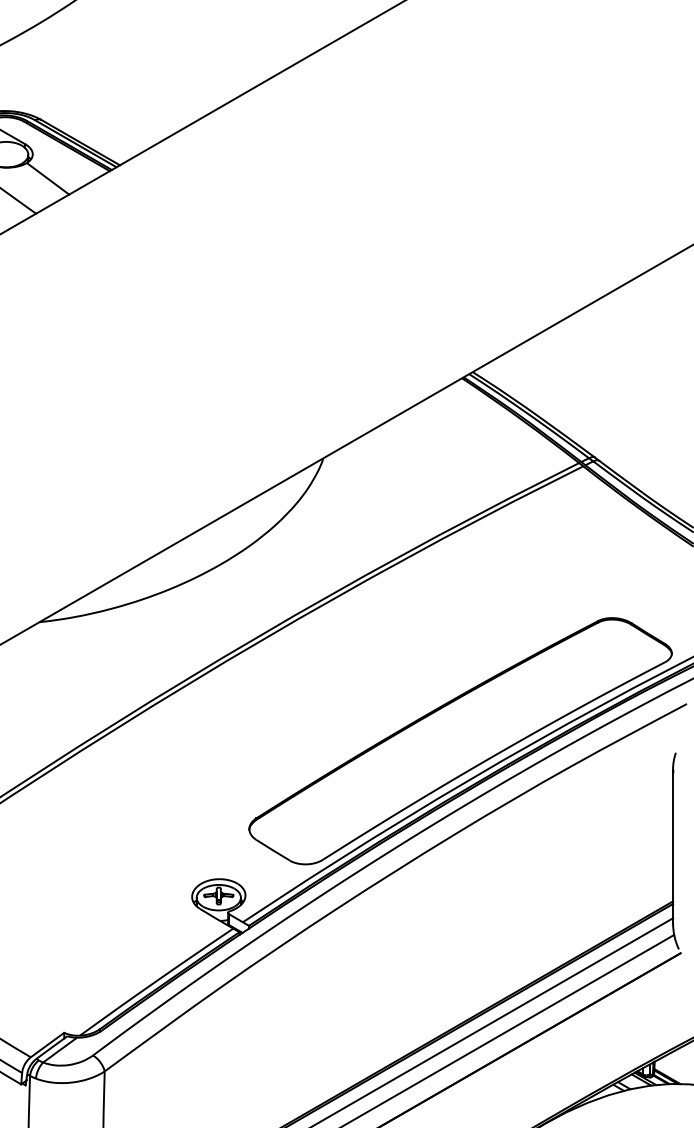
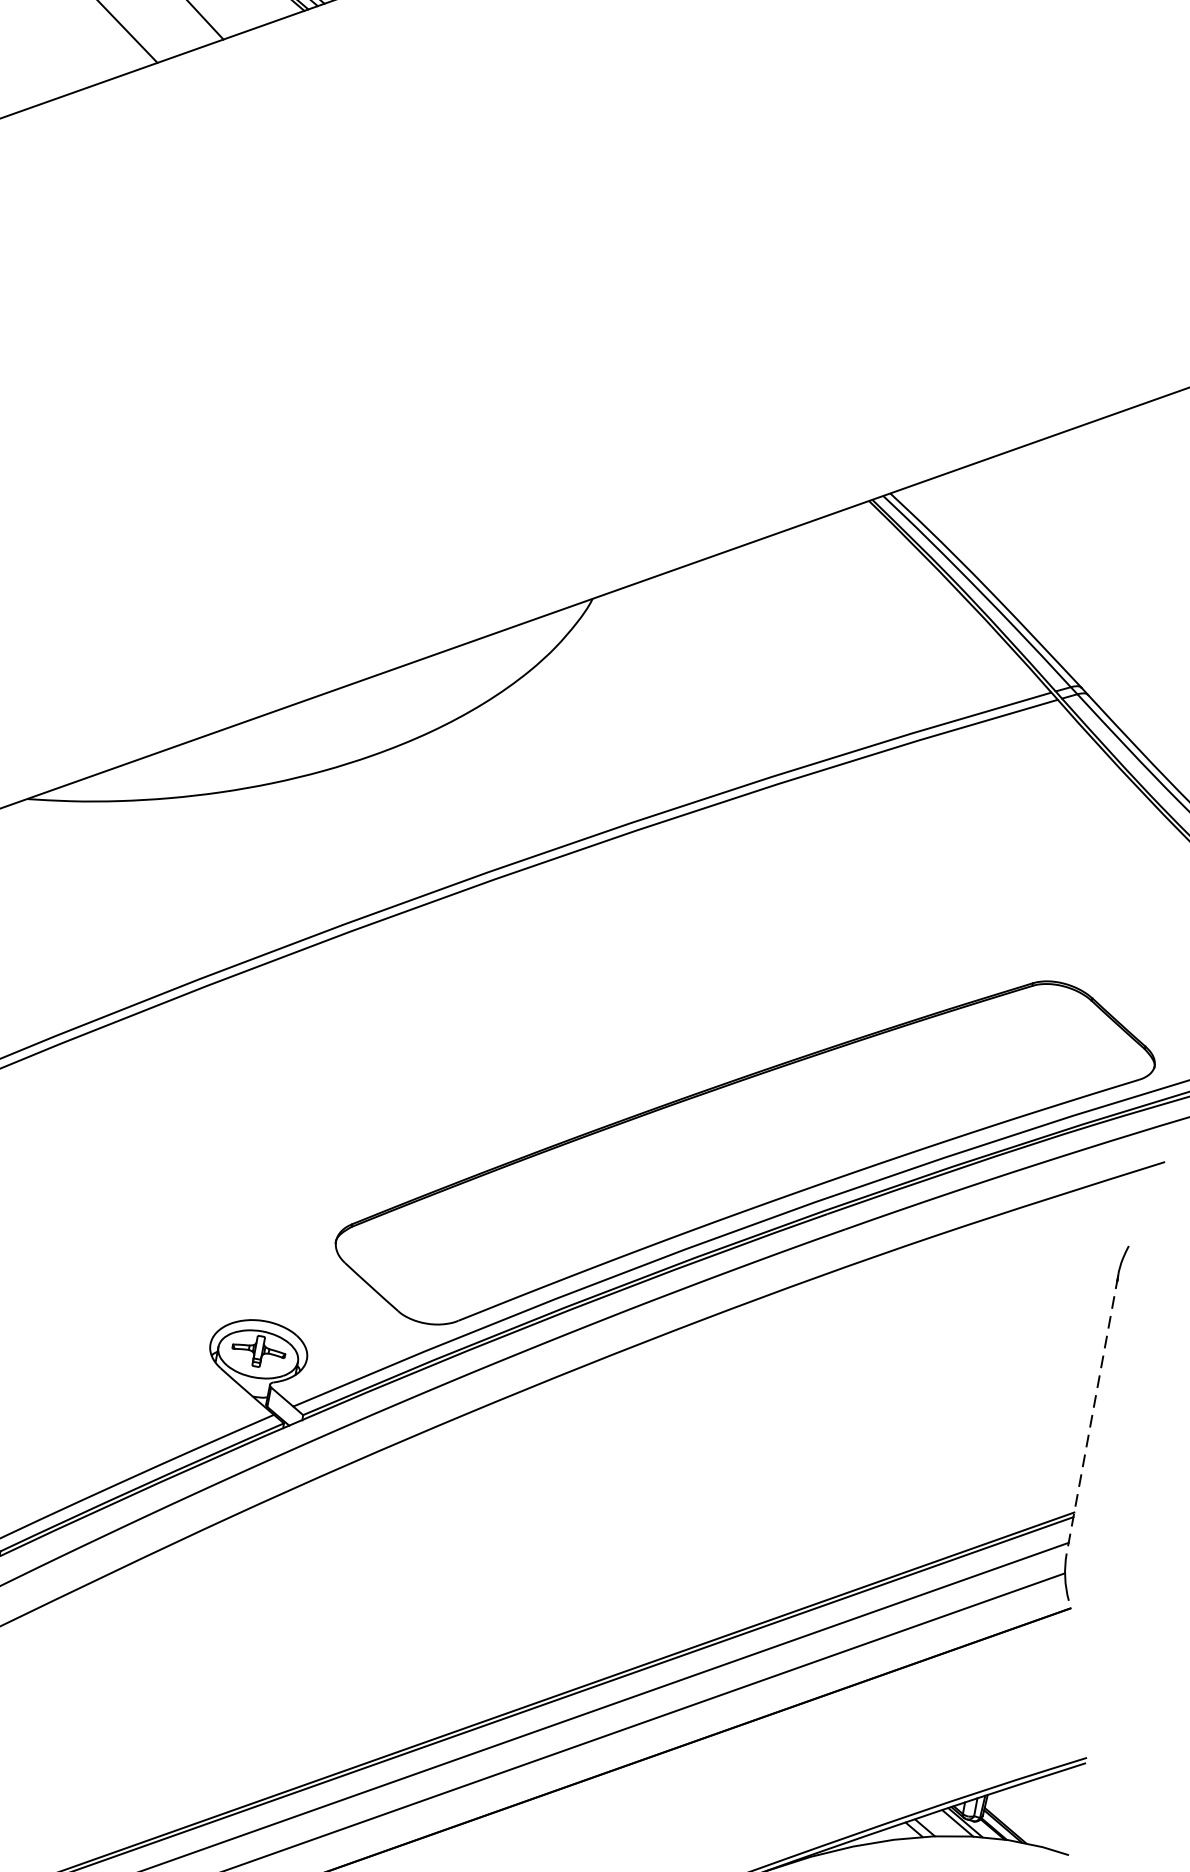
line: (673, 847) -> (1092, 1415), solid -> dashed

